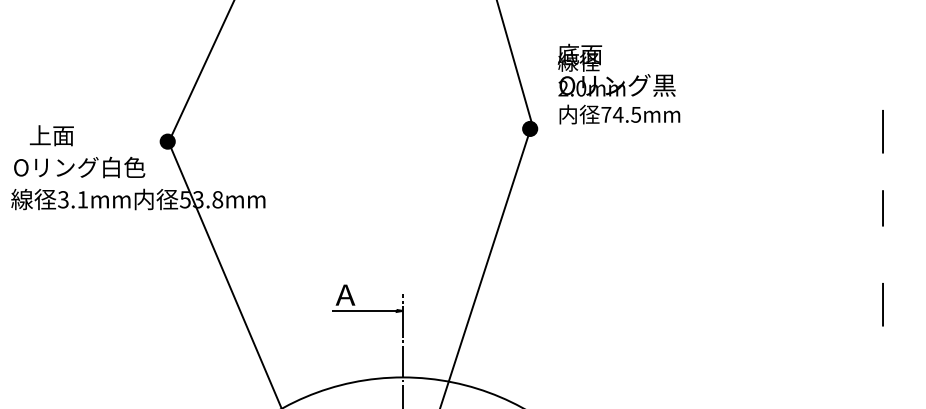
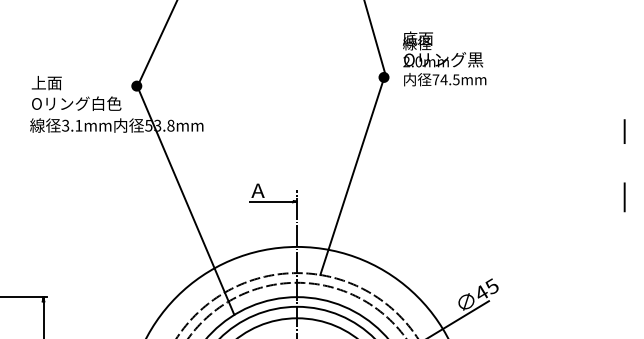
text: (618, 83) -> (444, 58), moved
line: (882, 131) -> (624, 79), removed
text: (51, 136) -> (46, 83), moved

